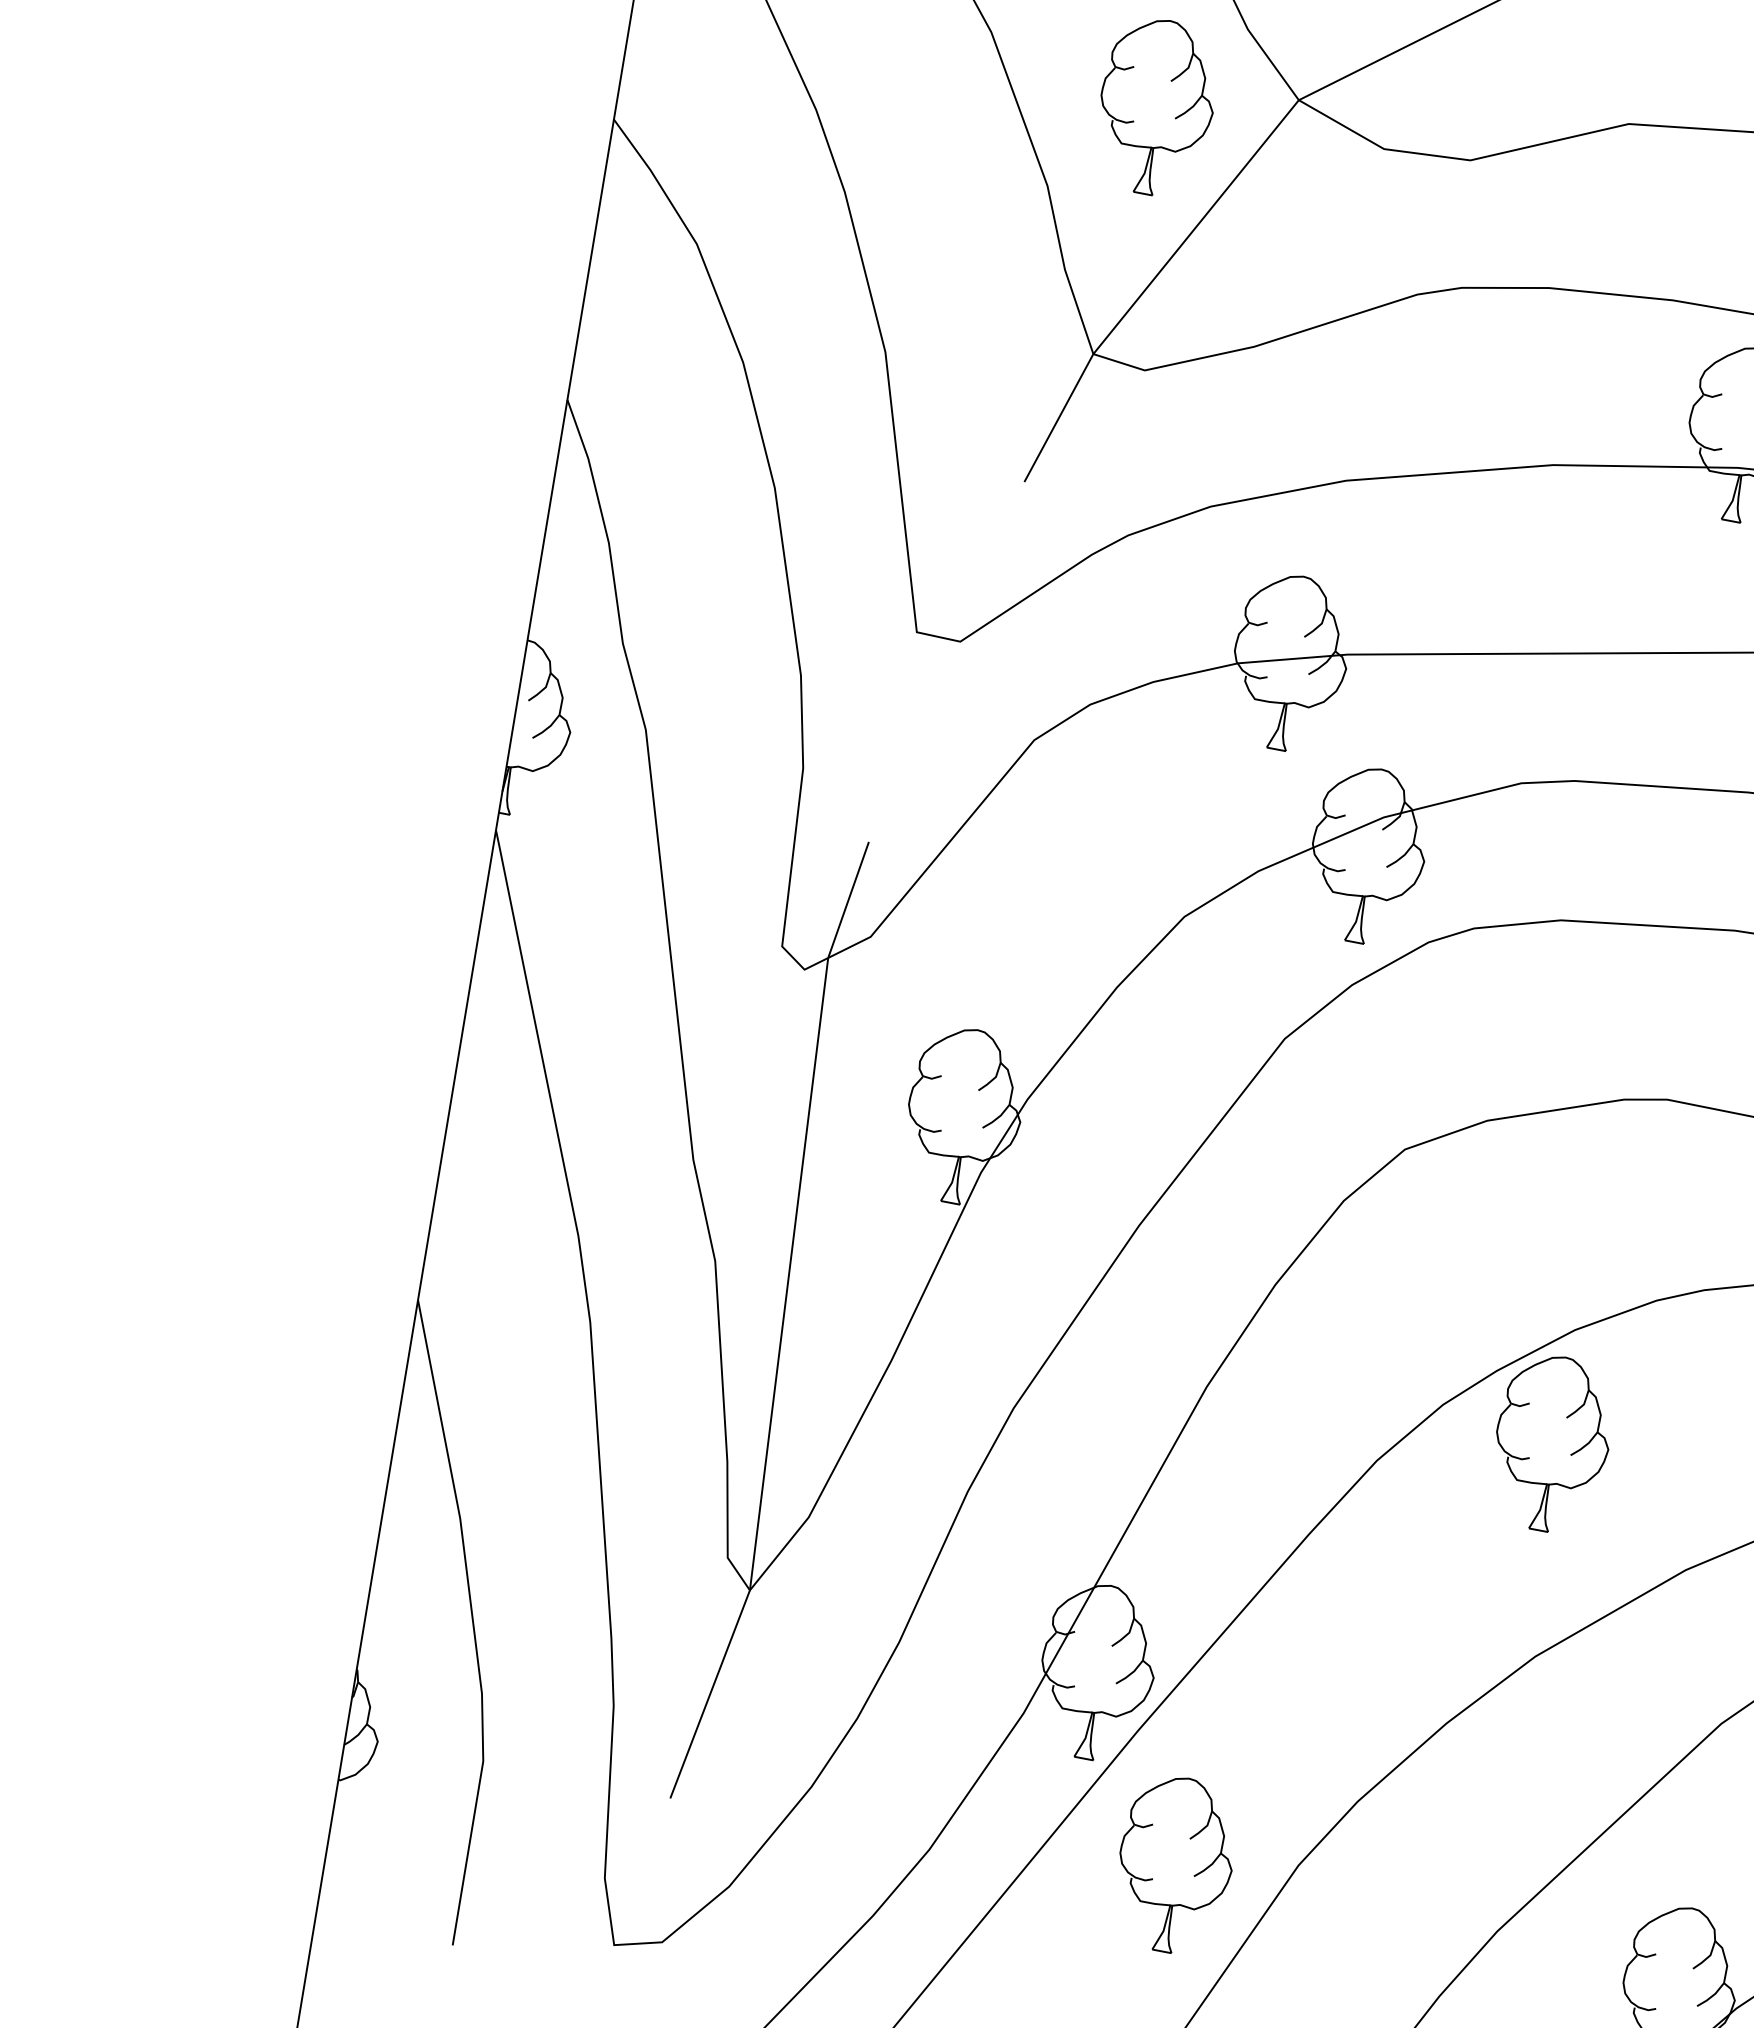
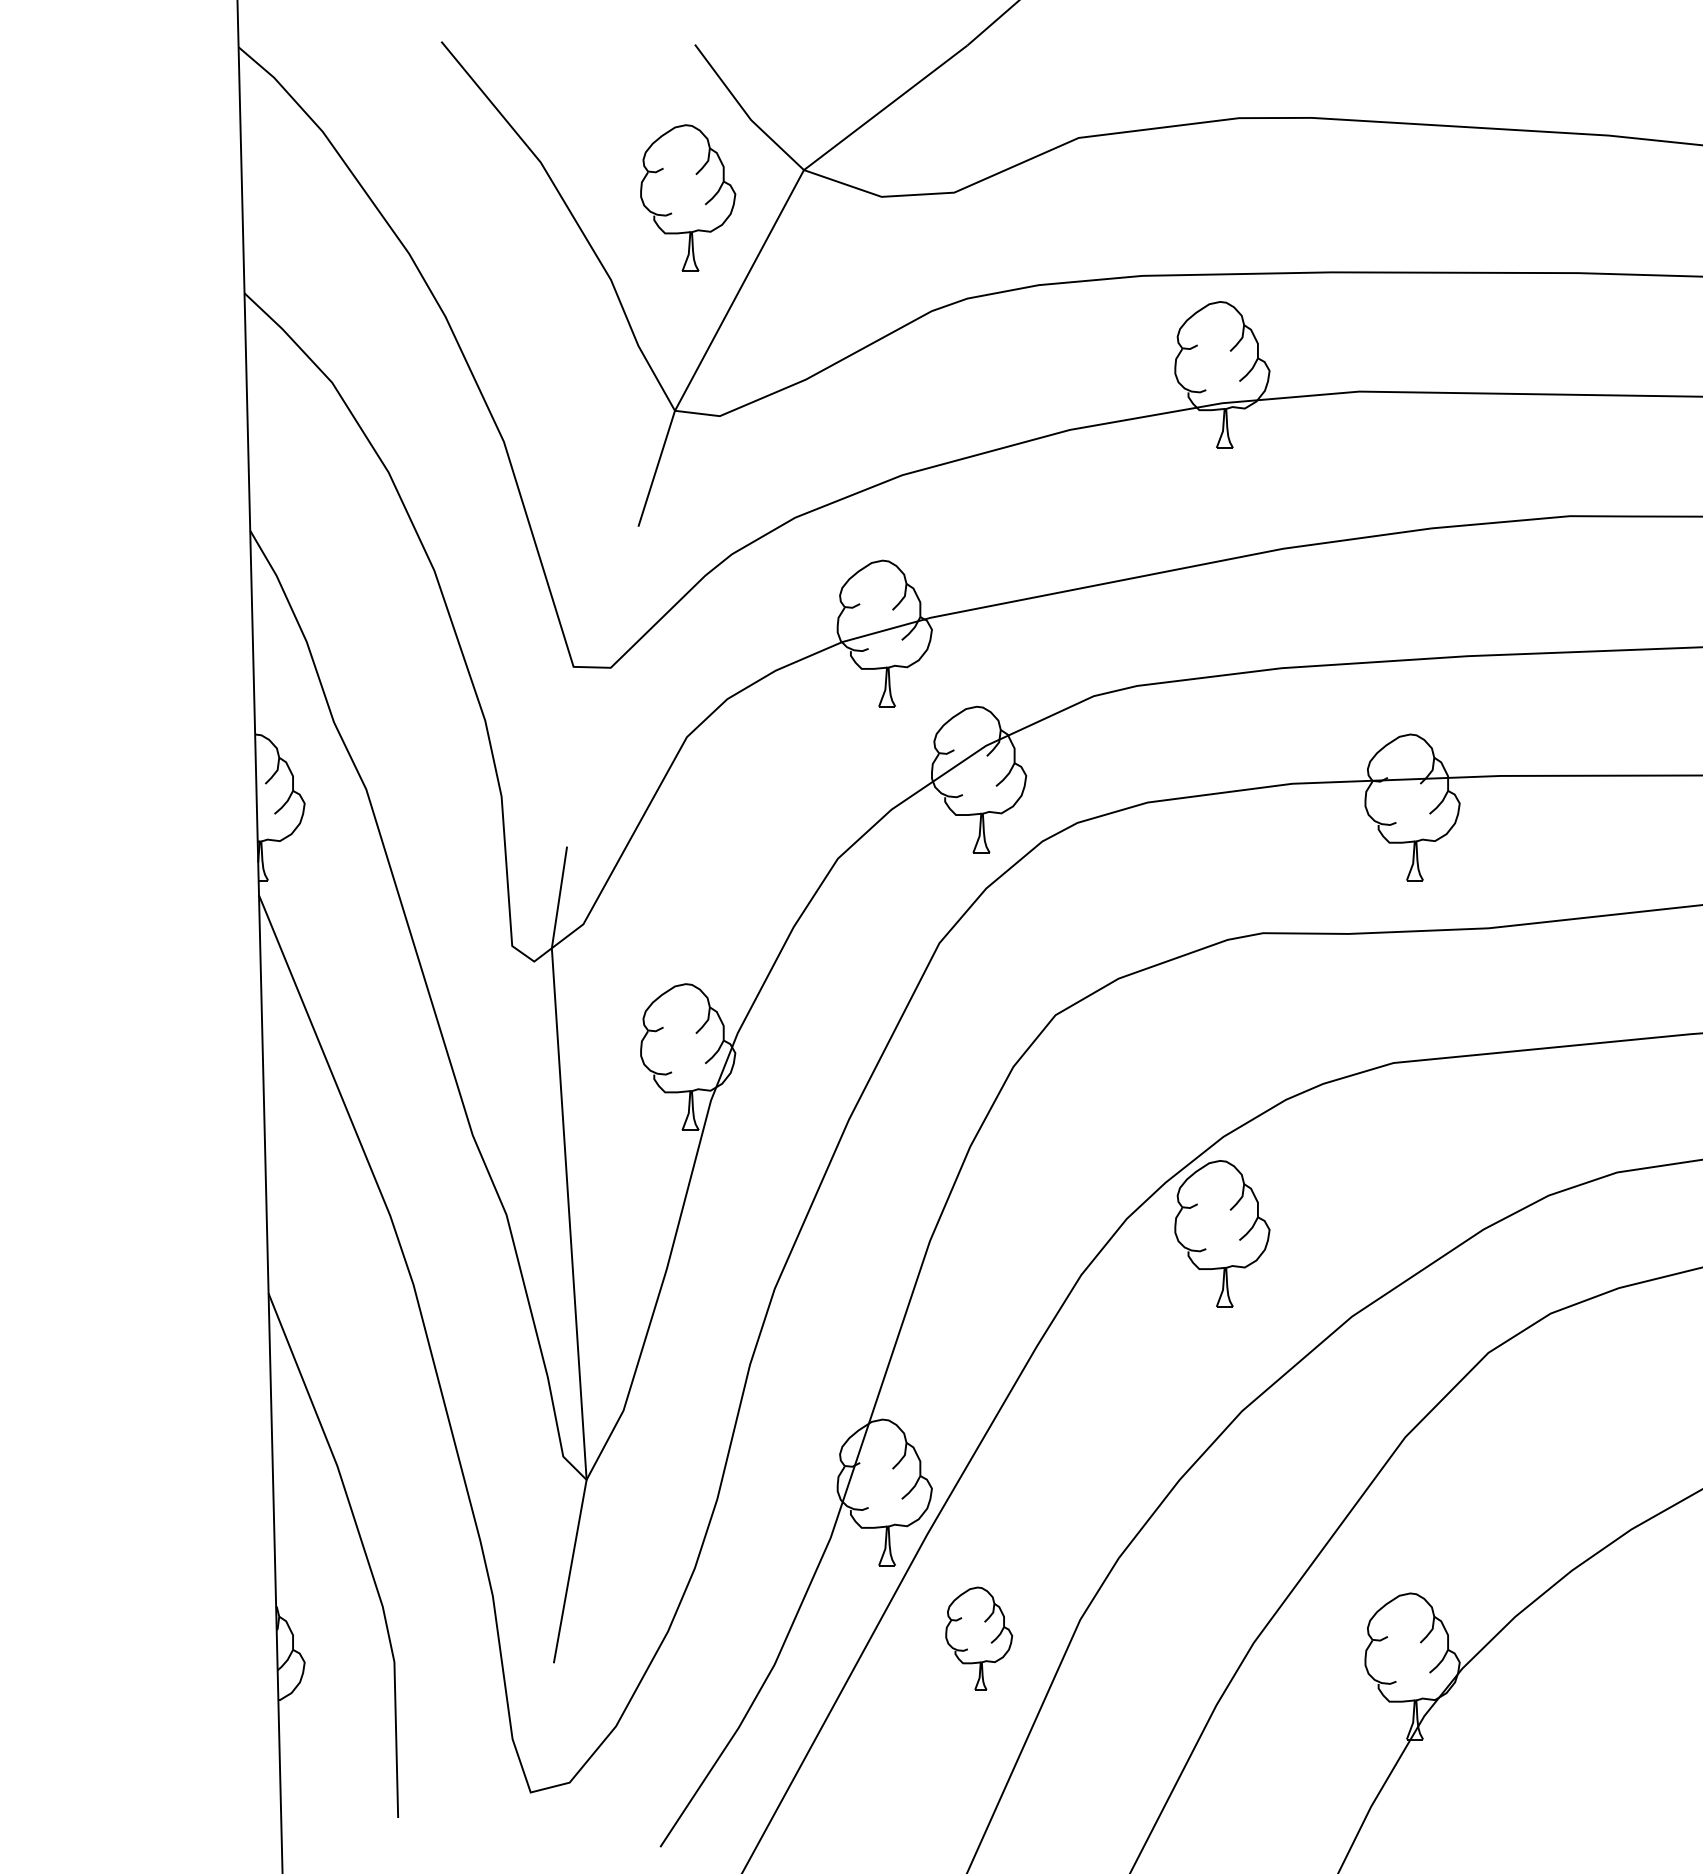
part: (1175, 1864) -> (979, 1638), size x0.7

